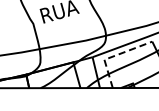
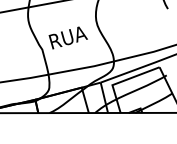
line: (114, 56) -> (122, 81), dashed -> solid

